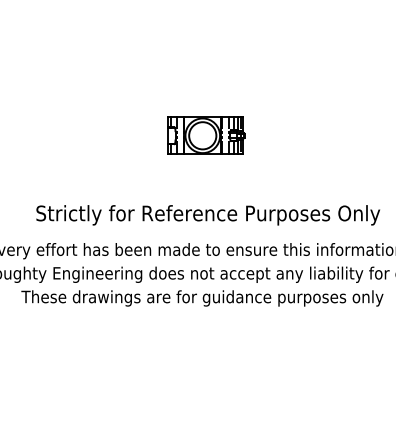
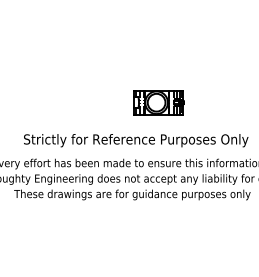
part: (205, 135) -> (158, 102), moved

